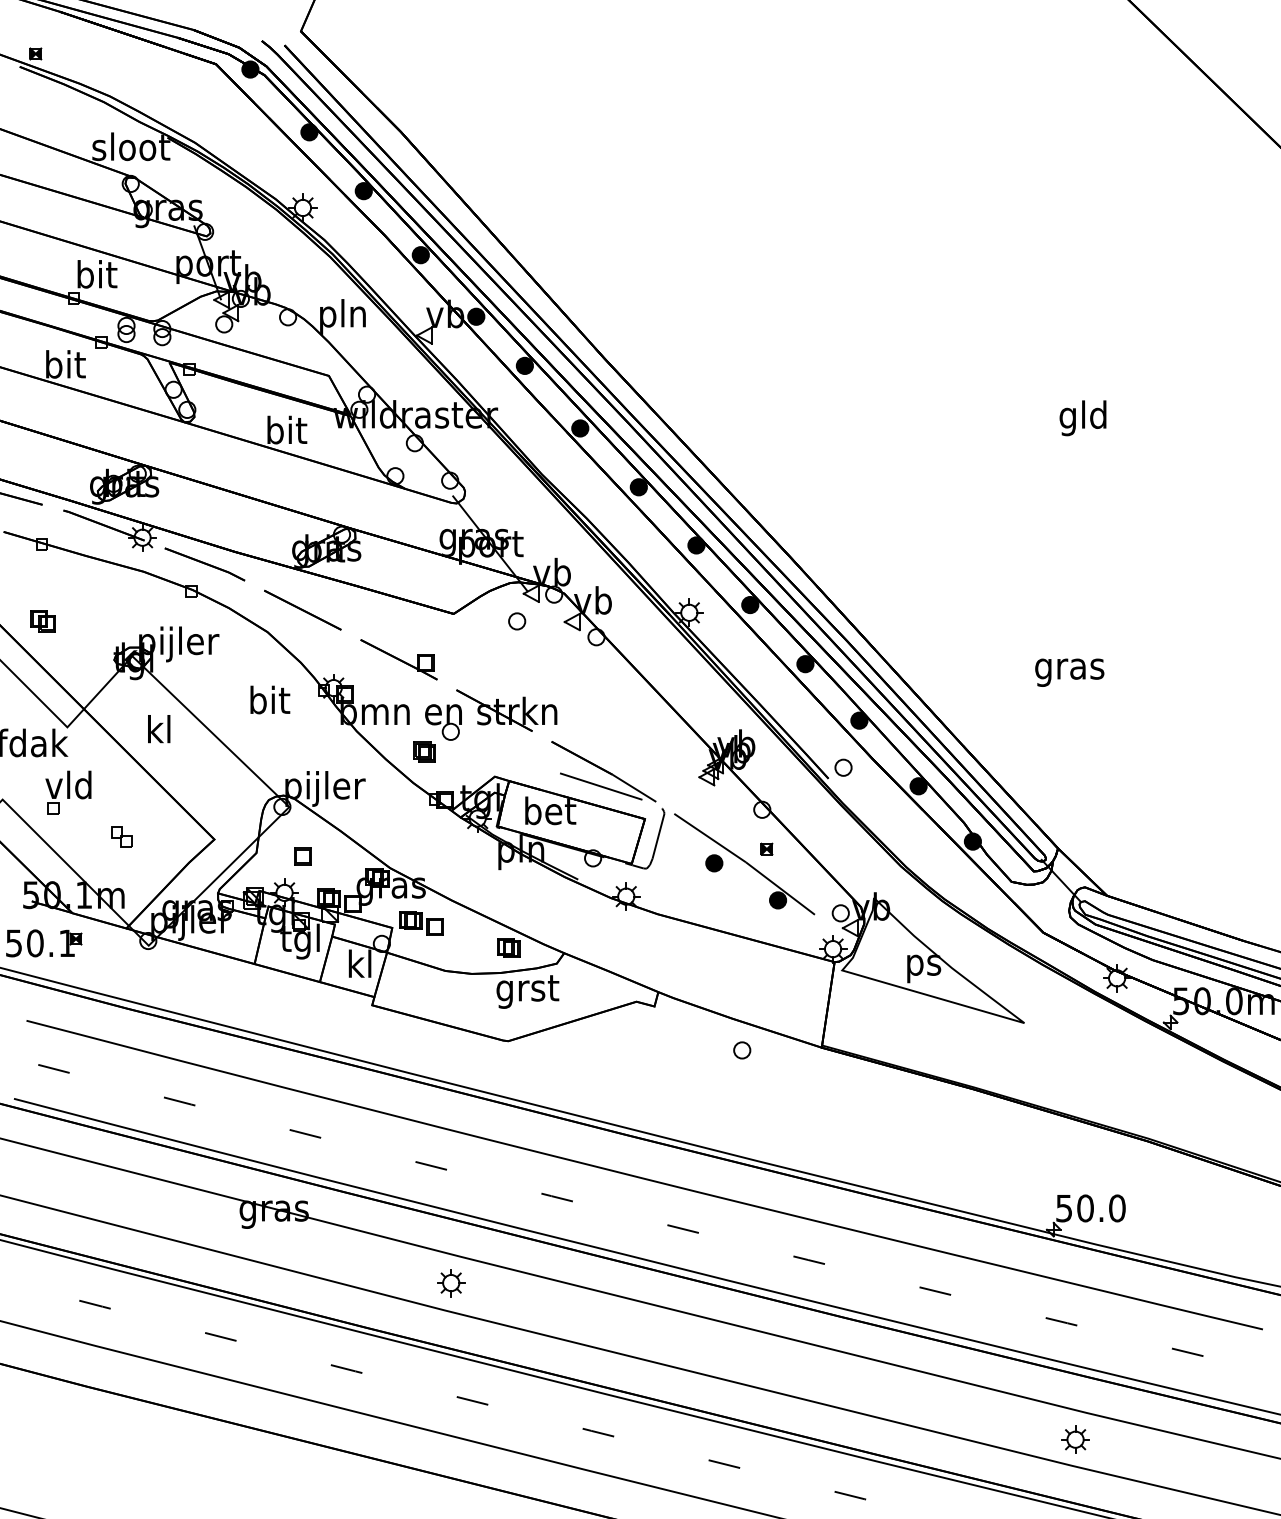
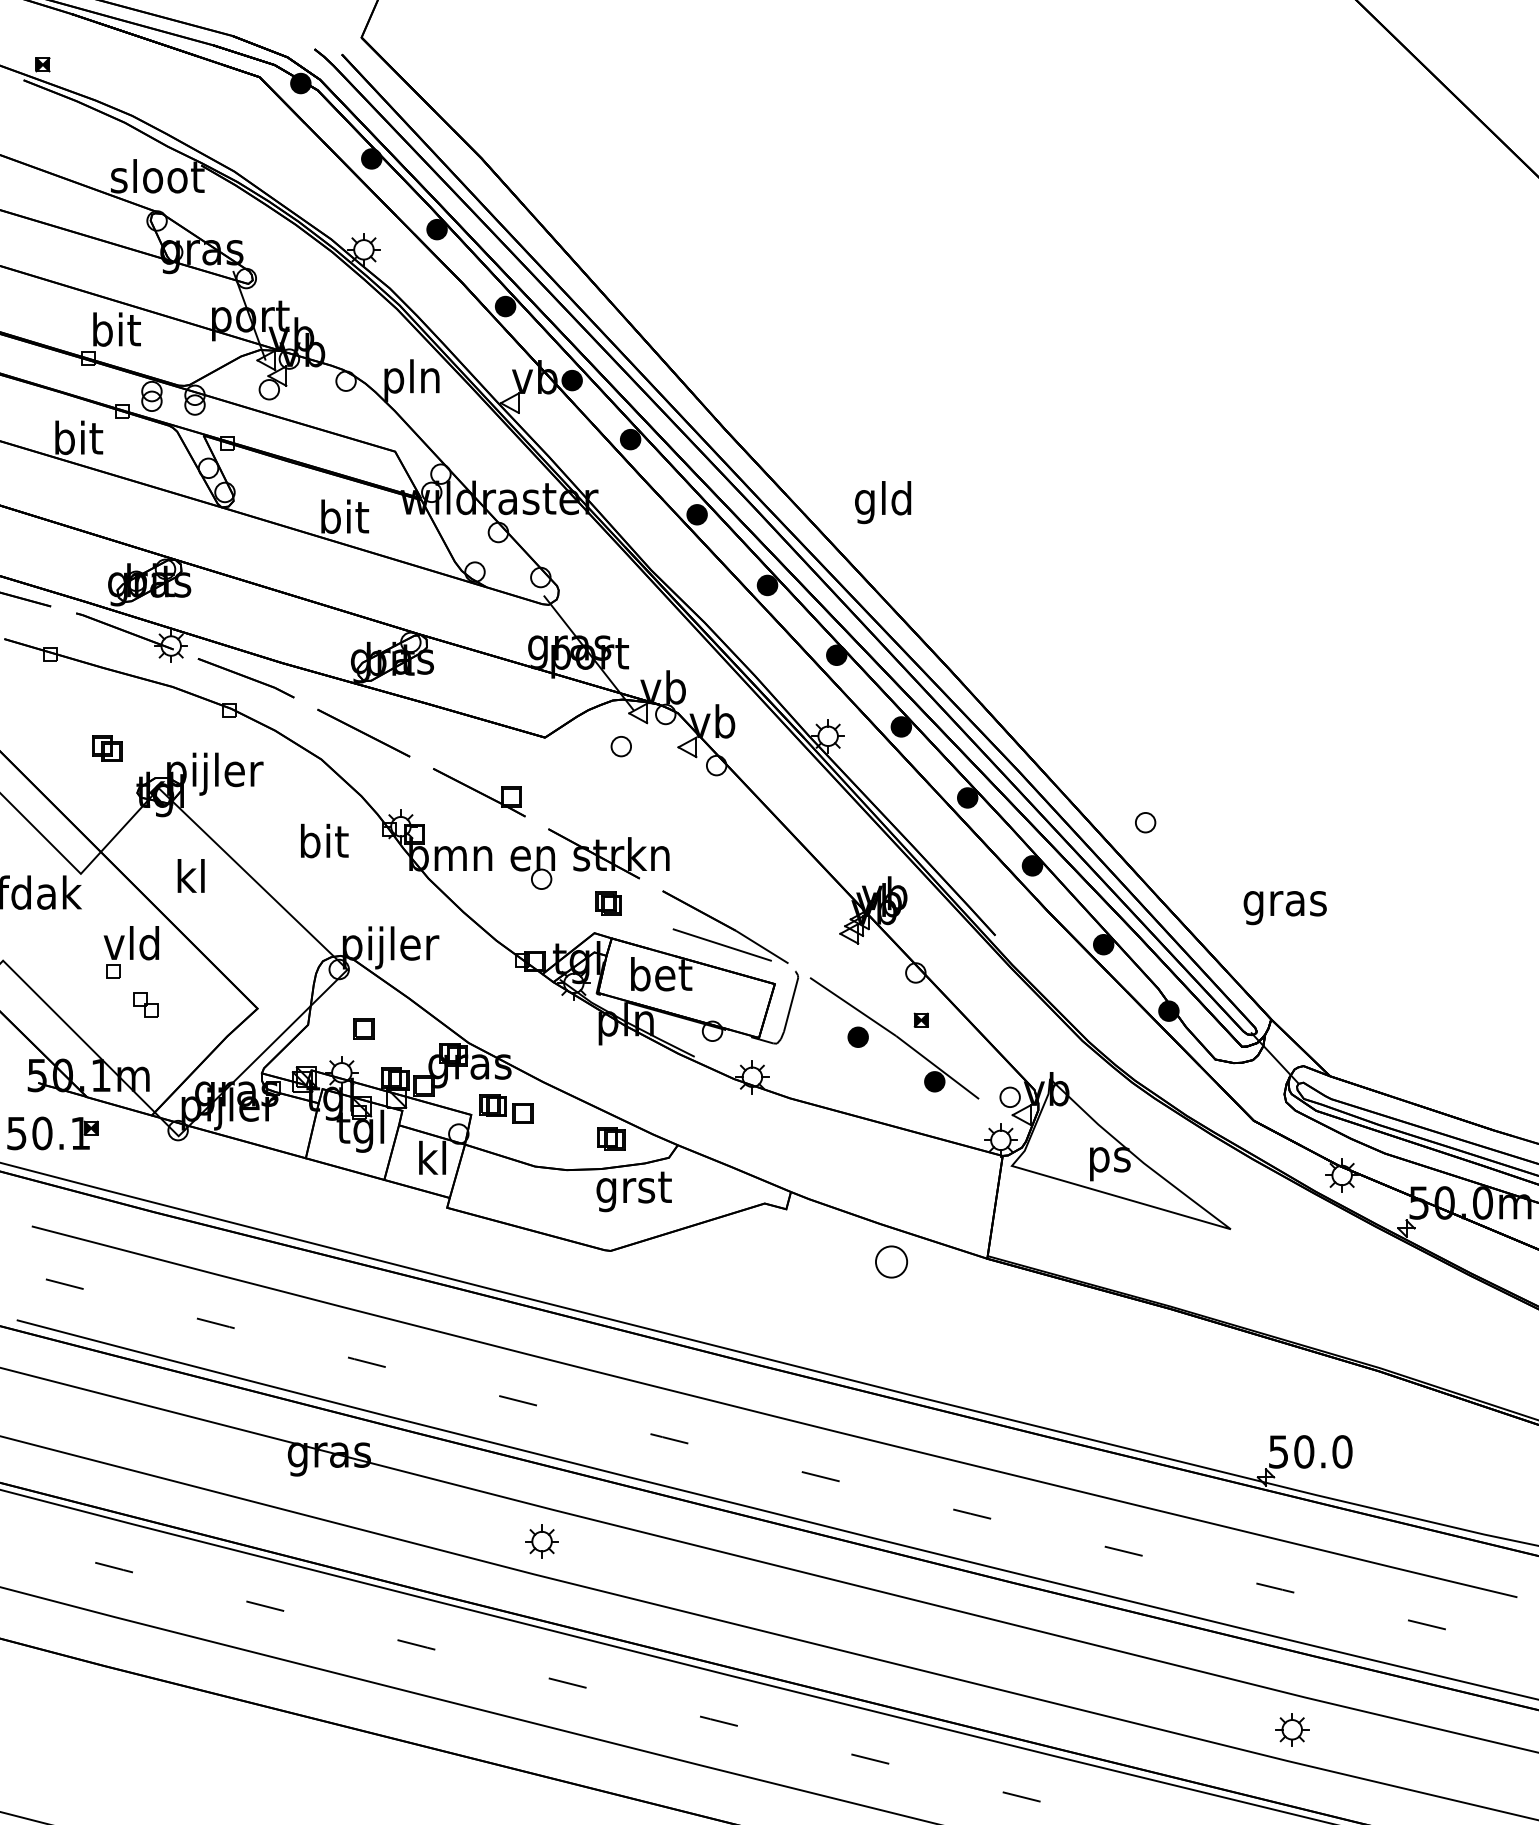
text: (1082, 418) -> (882, 502), moved
part: (42, 621) -> (106, 749), moved
text: (1069, 672) -> (1284, 907), moved
part: (424, 751) -> (608, 902), moved
part: (843, 767) -> (1145, 822), moved
part: (68, 792) -> (131, 952), moved
part: (742, 1050) -> (892, 1262), size x1.6

